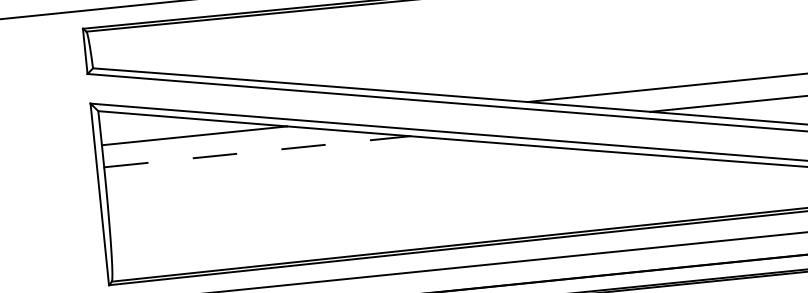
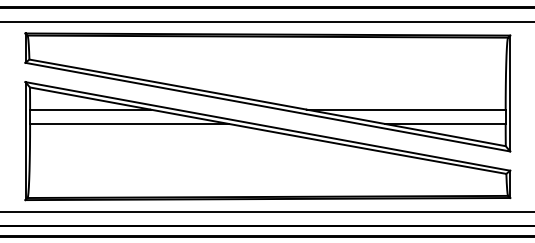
line: (258, 150) -> (130, 123), dashed -> solid

